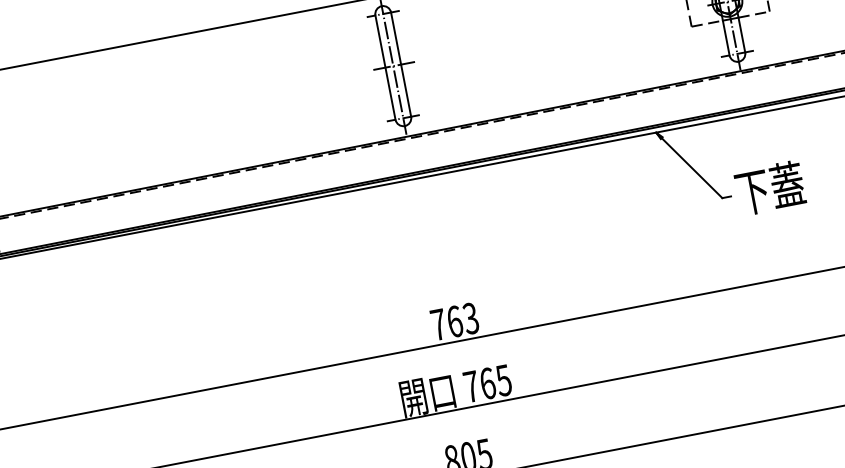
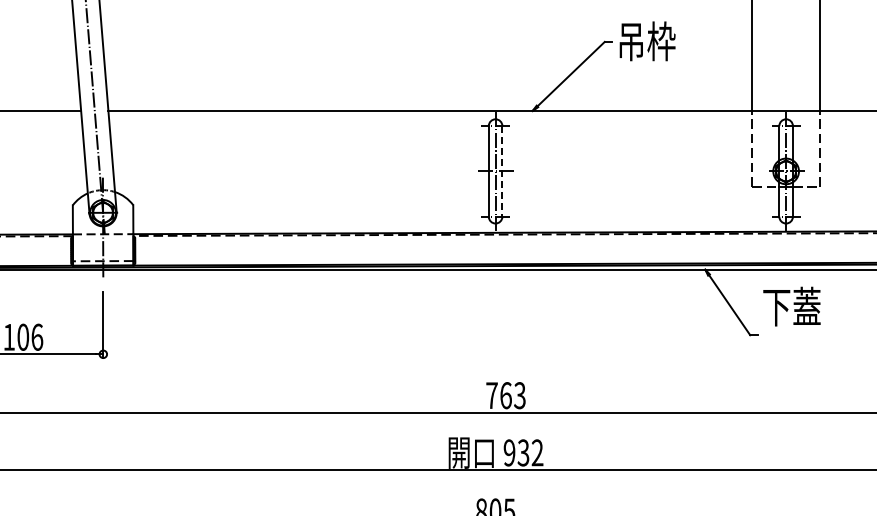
line: (401, 64) -> (502, 171), solid -> dashed
text: (769, 188) -> (791, 306), moved
text: (487, 383) -> (523, 452), 765 -> 932

